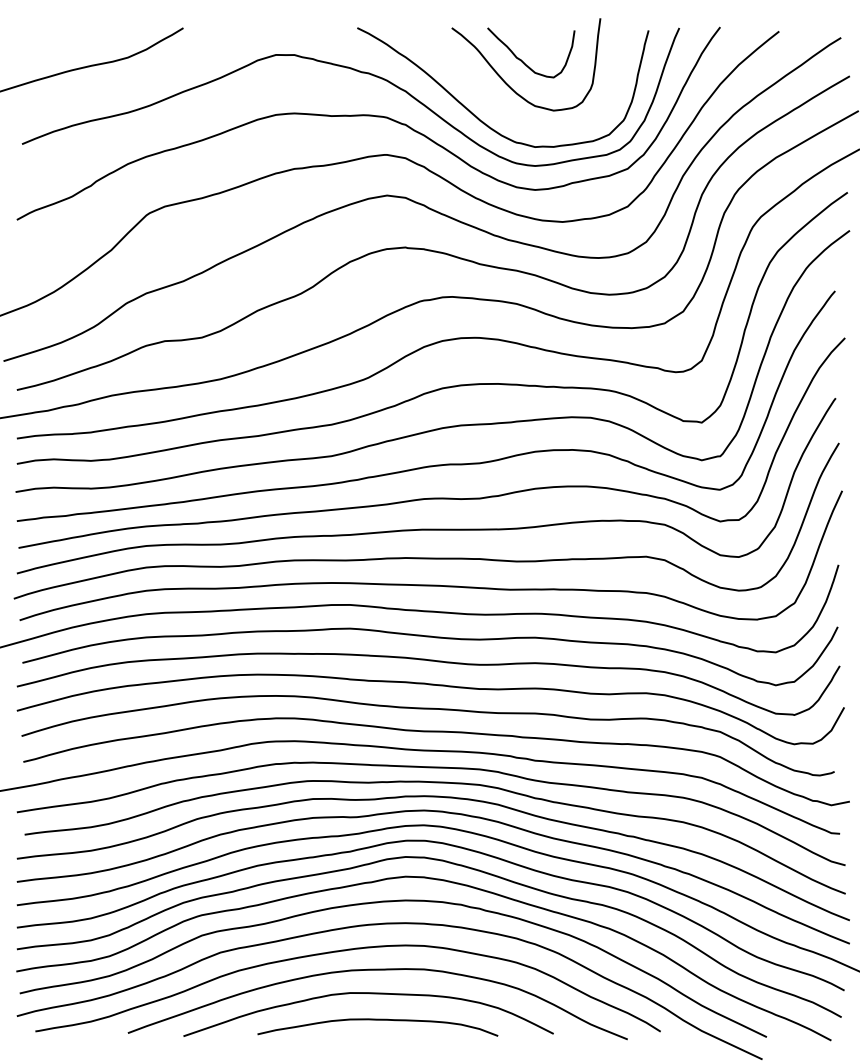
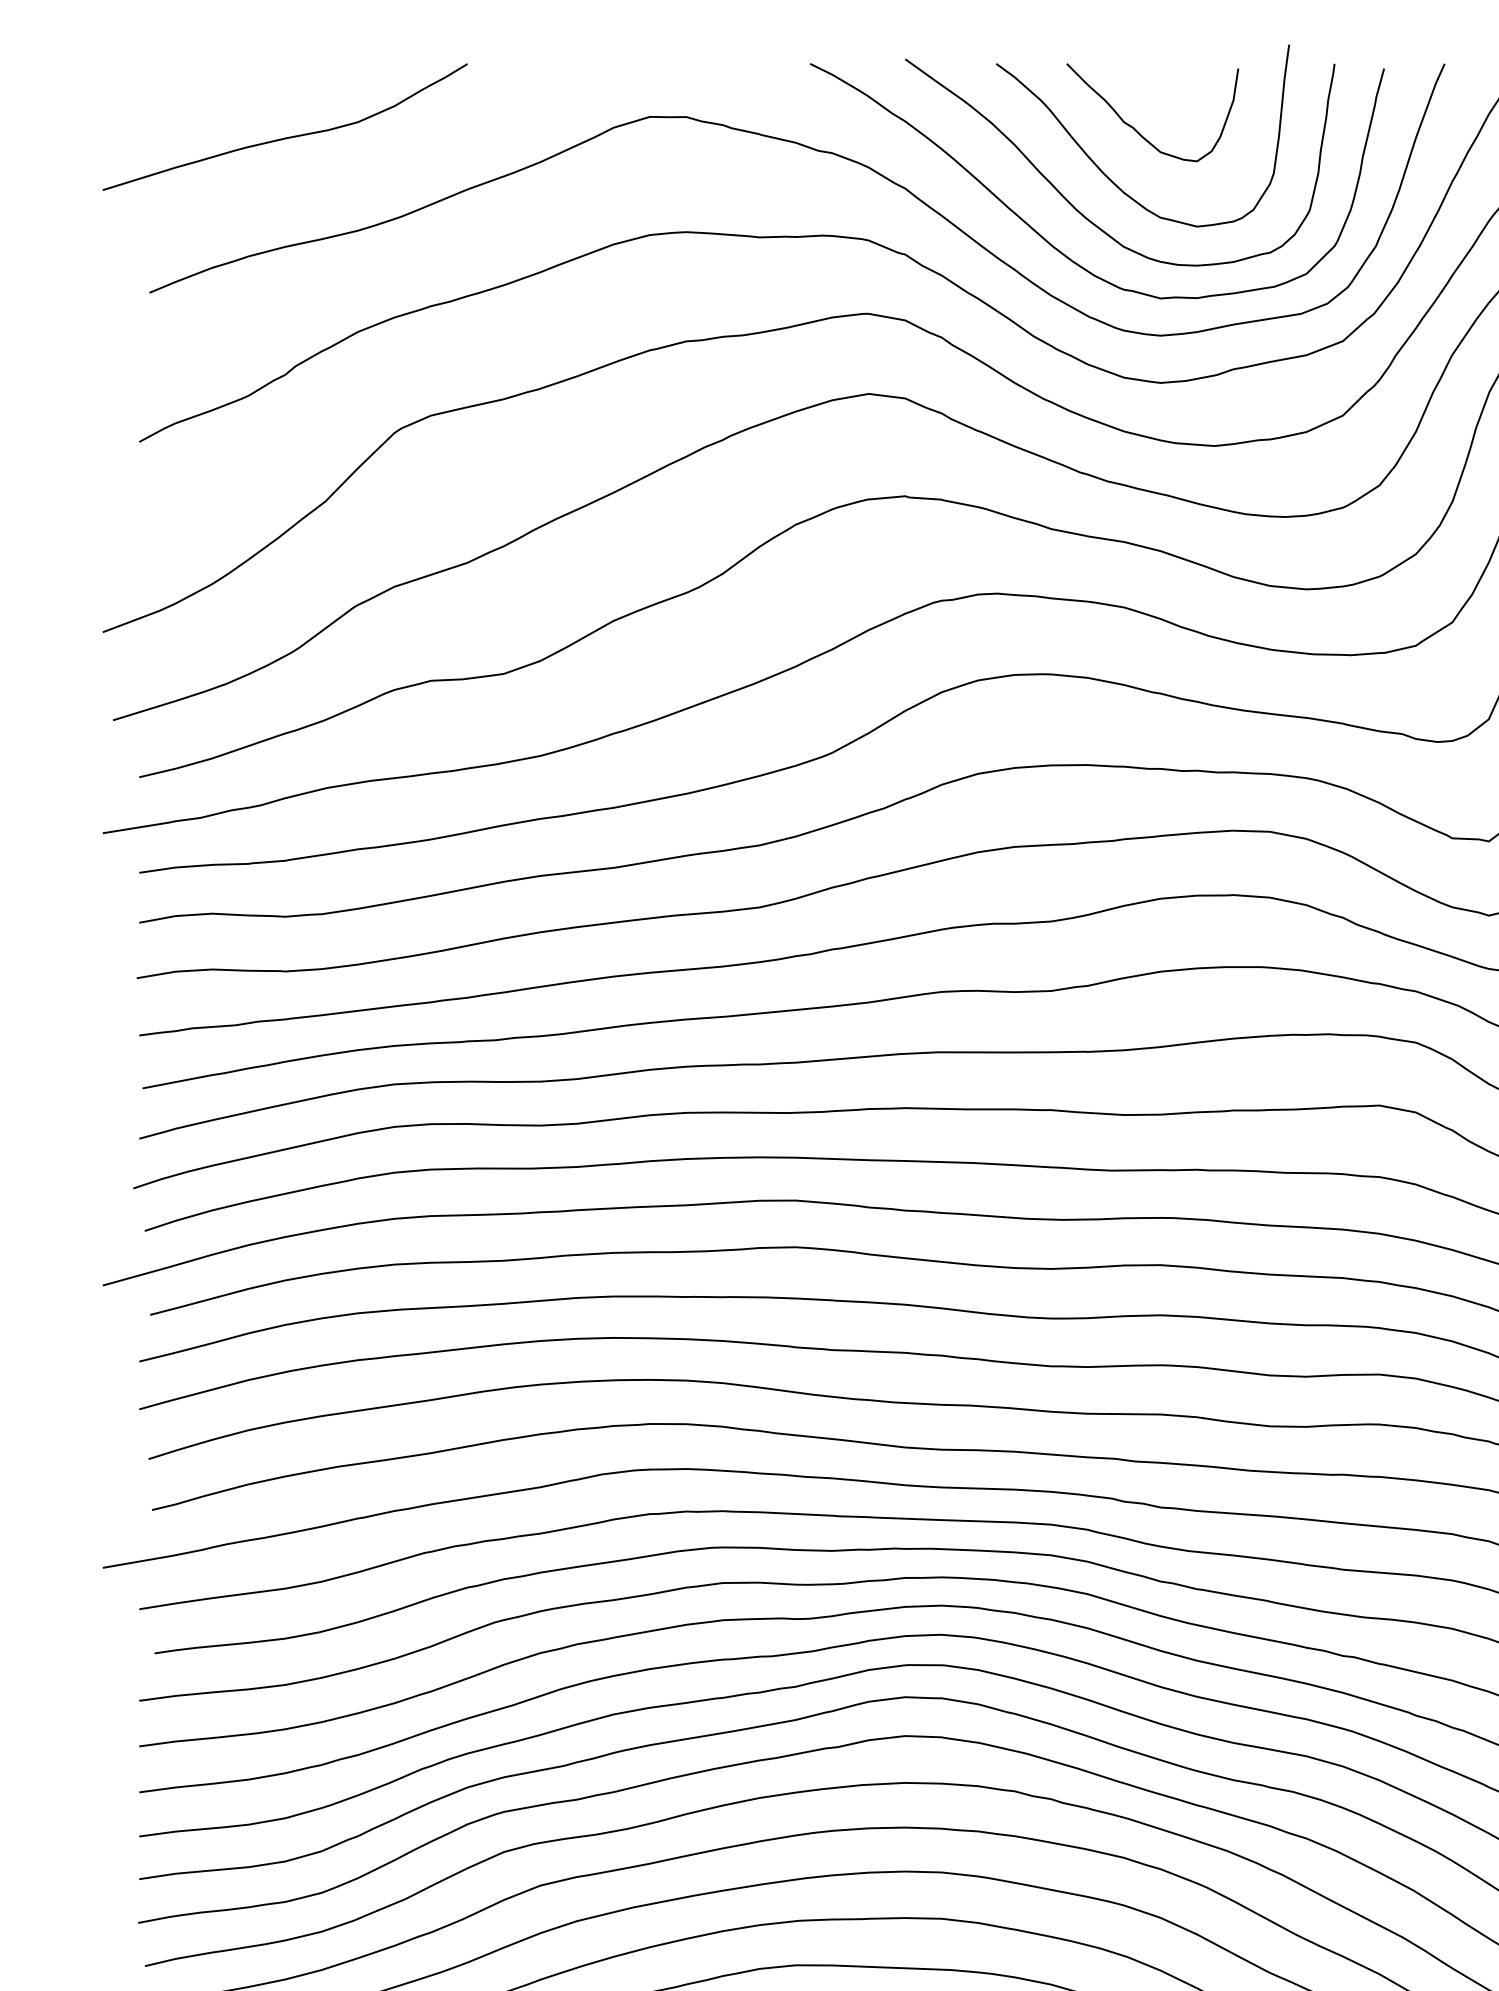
curve: (492, 100) -> (1076, 206), added

